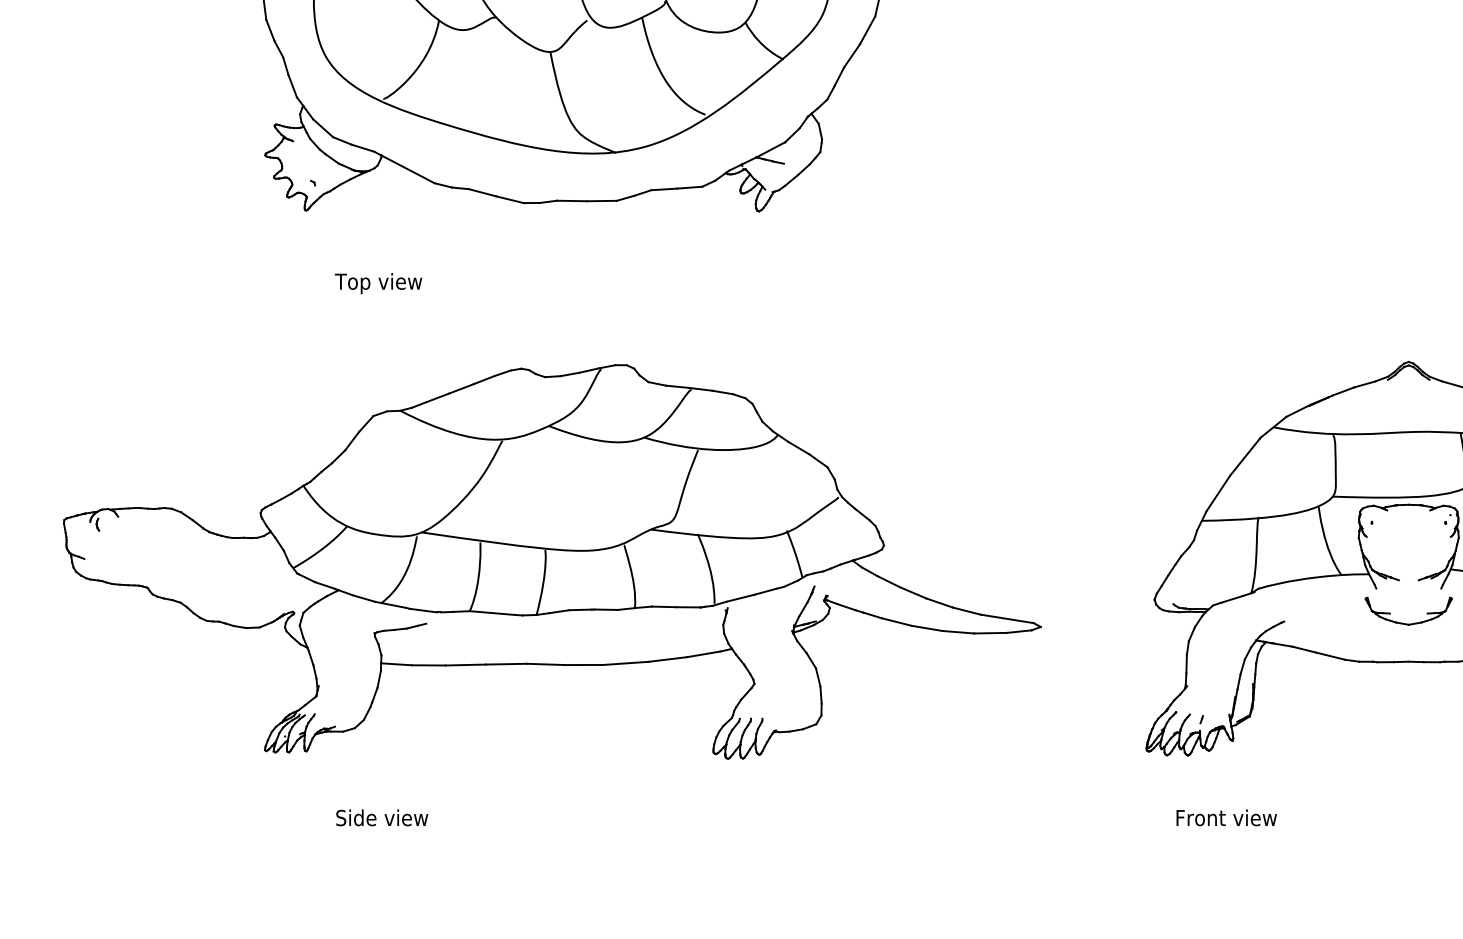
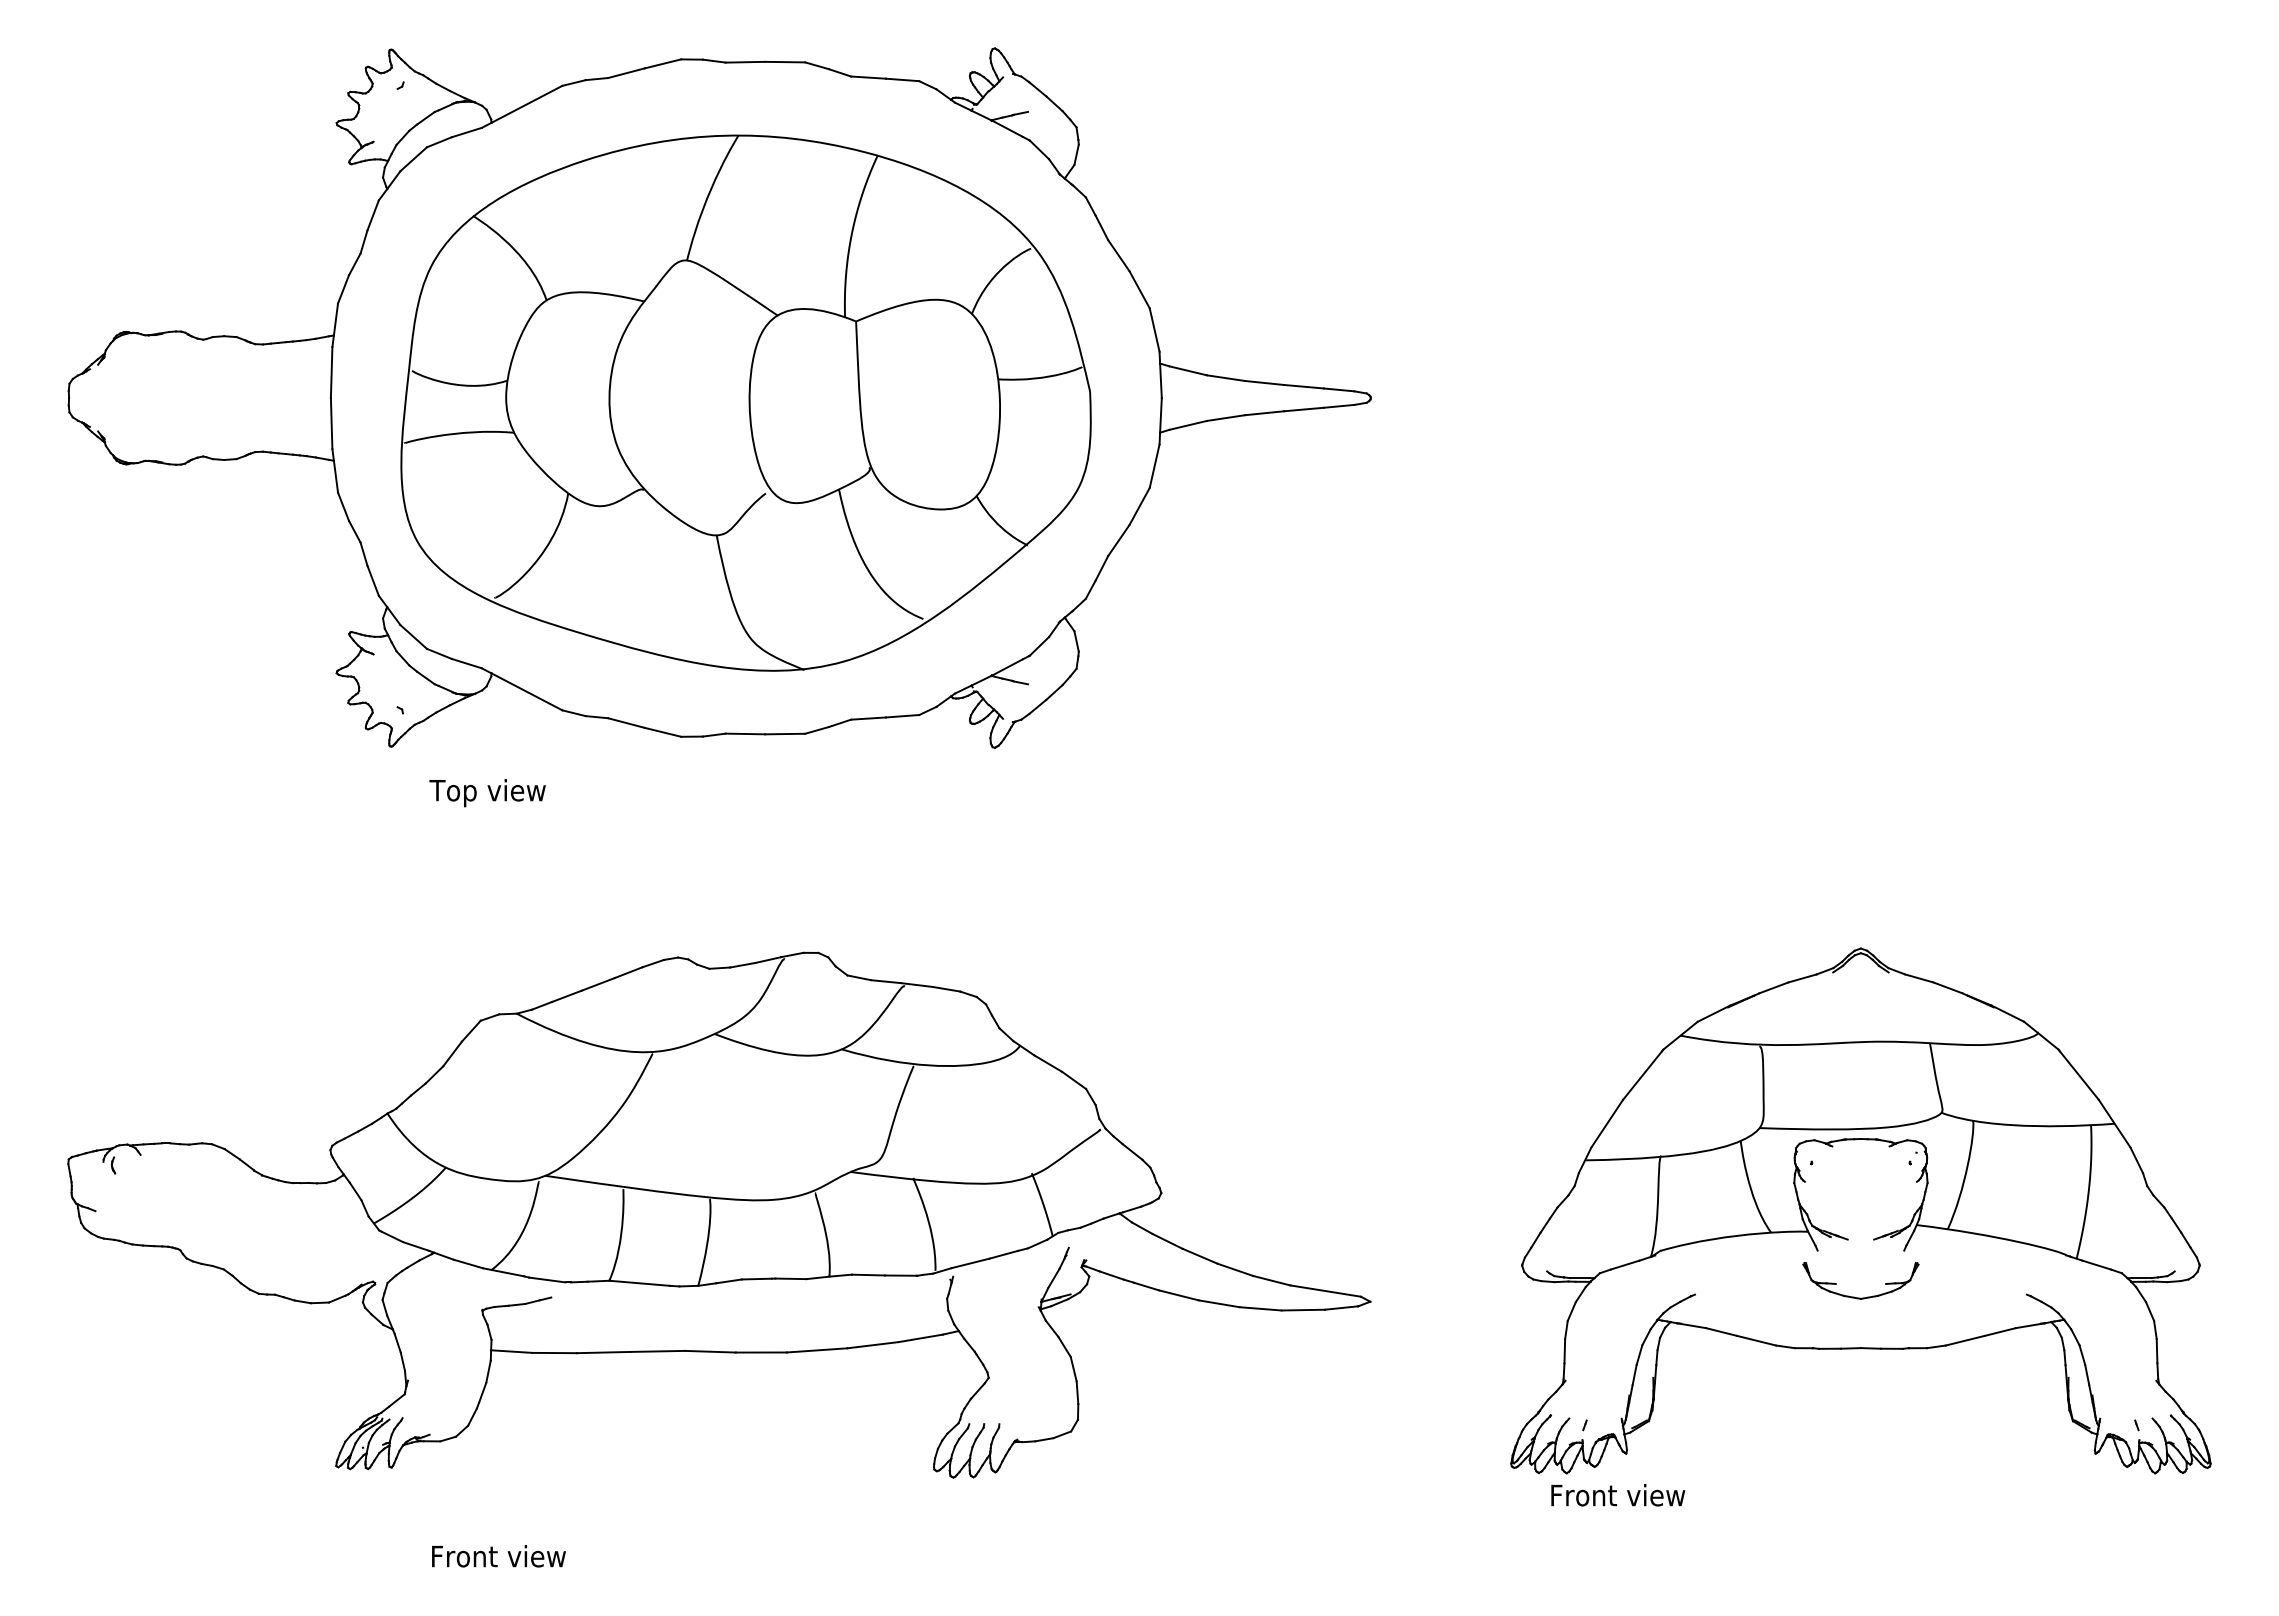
text: (378, 283) -> (487, 793), moved
text: (386, 818) -> (498, 1556), Side view -> Front view
text: (1226, 818) -> (1618, 1495), moved

